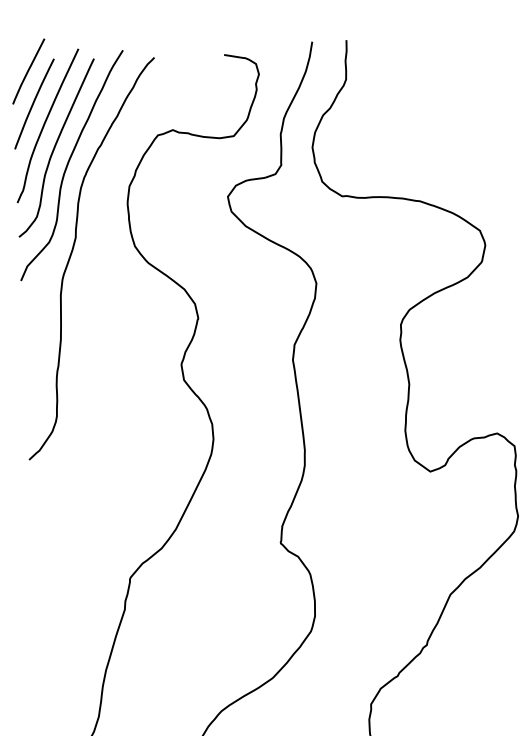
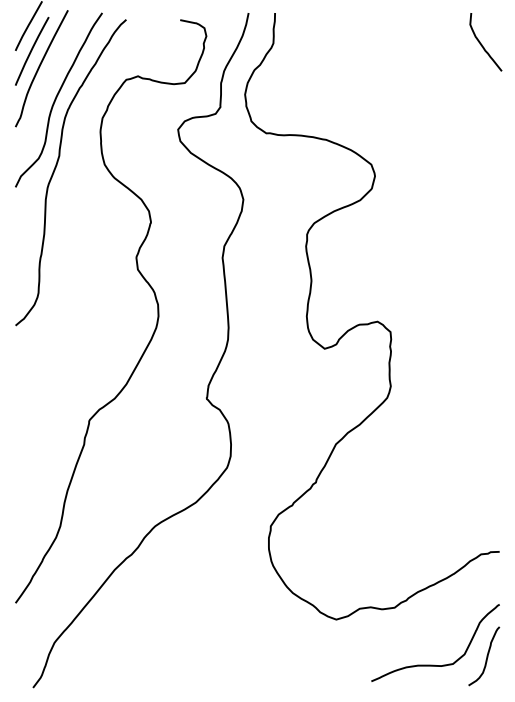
curve: (56, 147) -> (47, 85), removed

